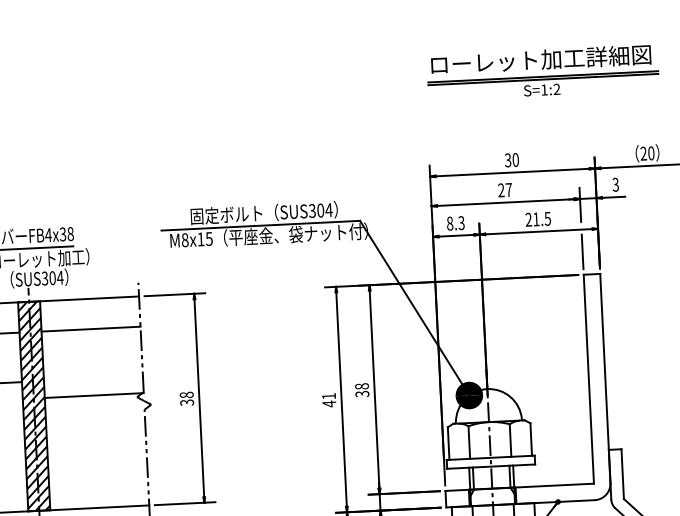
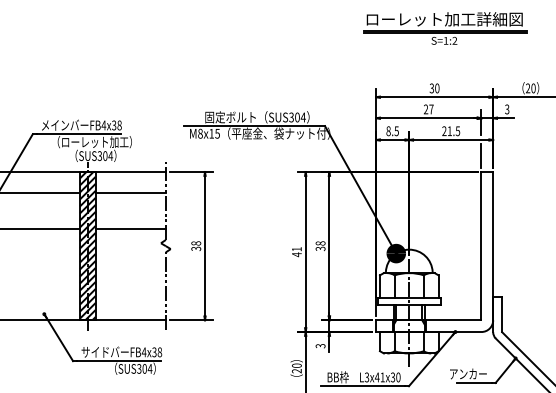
part: (542, 72) -> (445, 28), moved
text: (461, 222) -> (396, 130), 8.3 -> 8.5
line: (93, 395) -> (130, 228), moved

